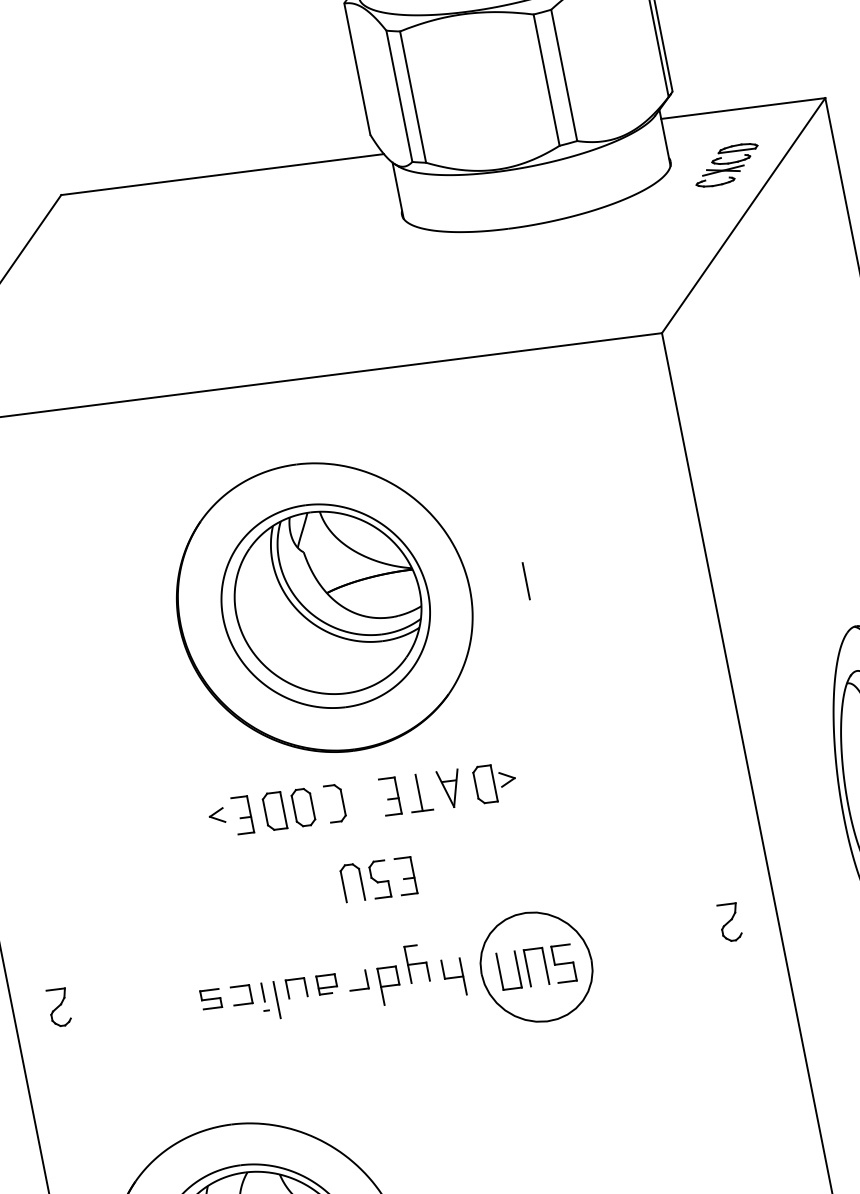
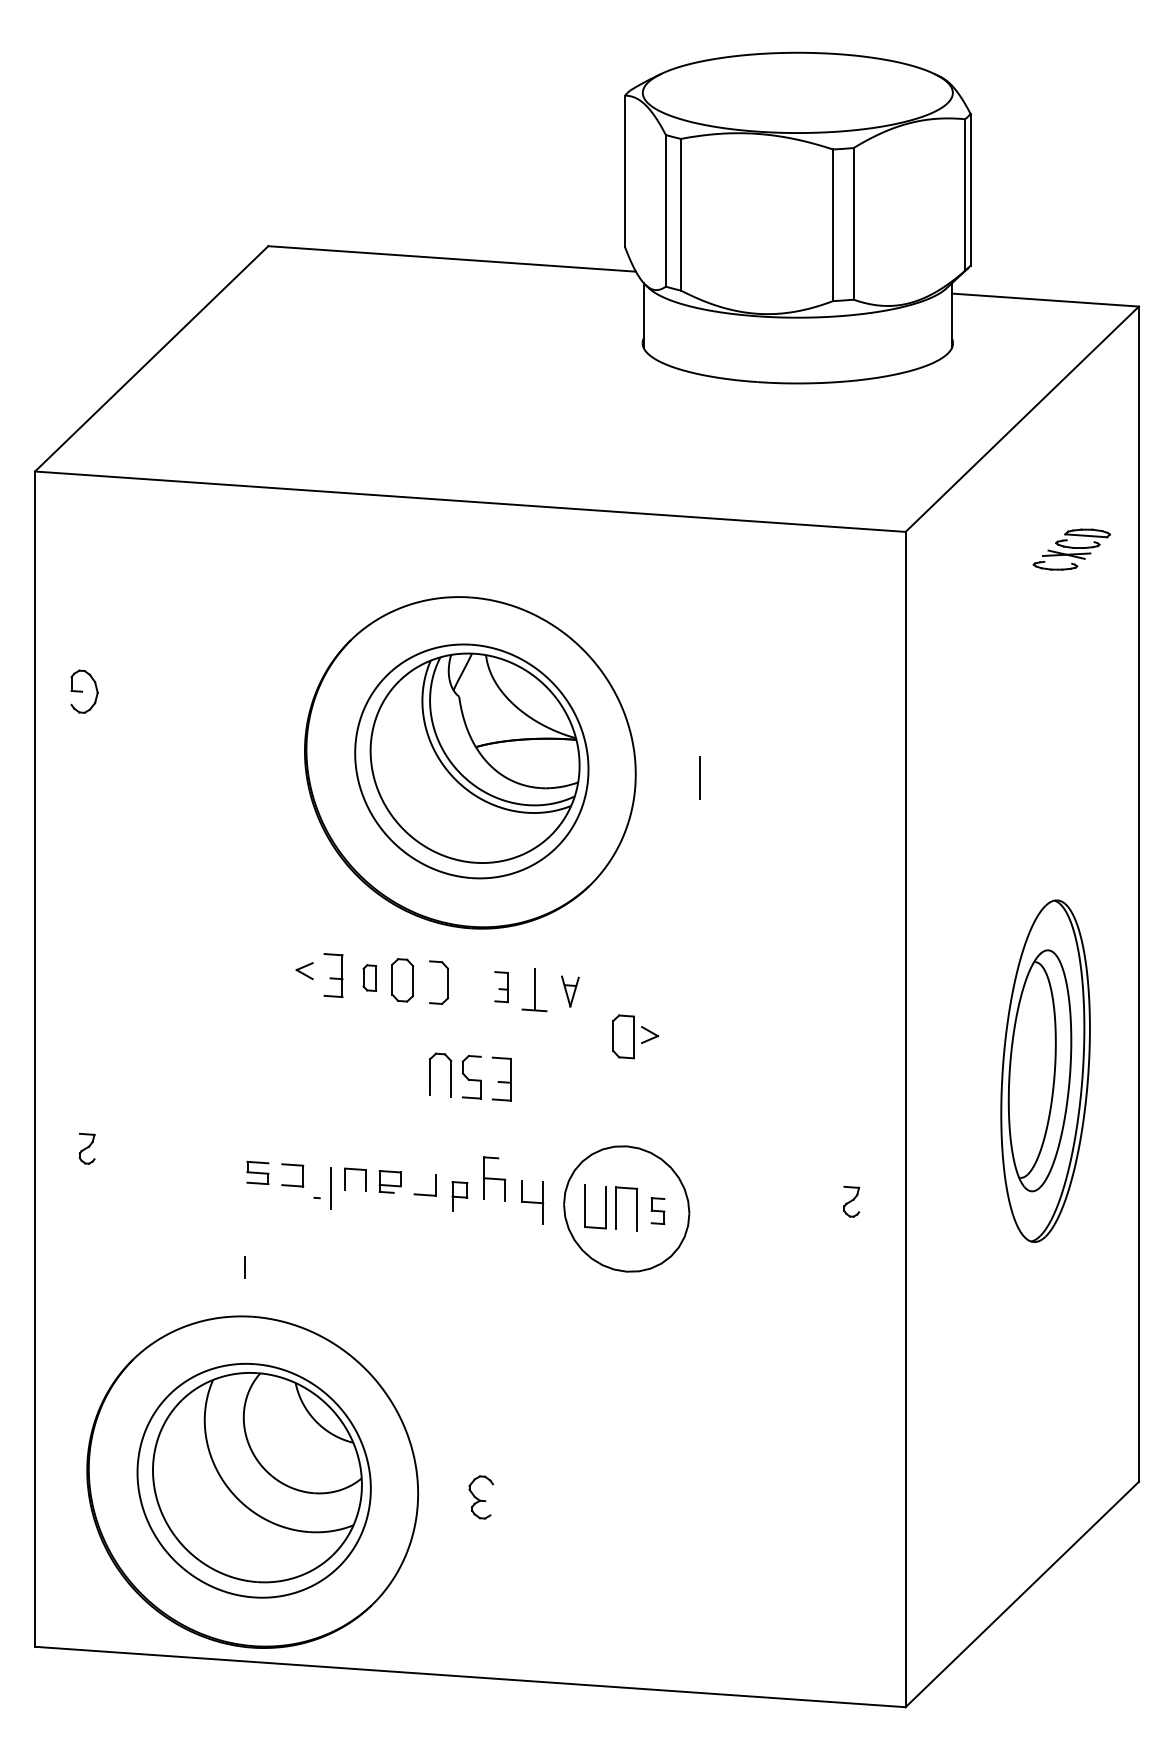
part: (726, 165) -> (1071, 549), moved
part: (495, 782) -> (635, 1036), moved
part: (450, 788) -> (570, 991), size x0.7
part: (390, 795) -> (501, 986), size x0.7
part: (274, 810) -> (369, 977), size x0.6
part: (729, 922) -> (851, 1201), size x0.7
part: (563, 963) -> (657, 1210), size x0.6
part: (389, 984) -> (459, 1196), size x0.7
line: (262, 993) -> (244, 1267), moved
part: (58, 1007) -> (86, 1148), size x0.7

